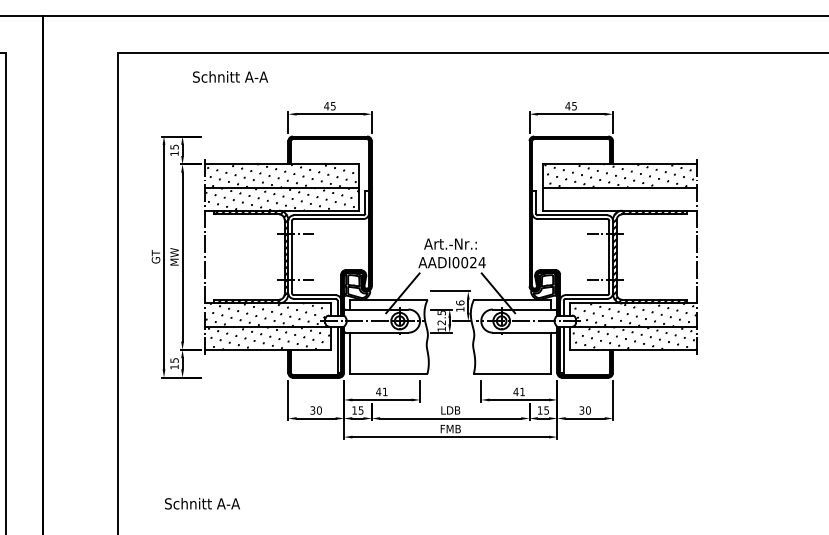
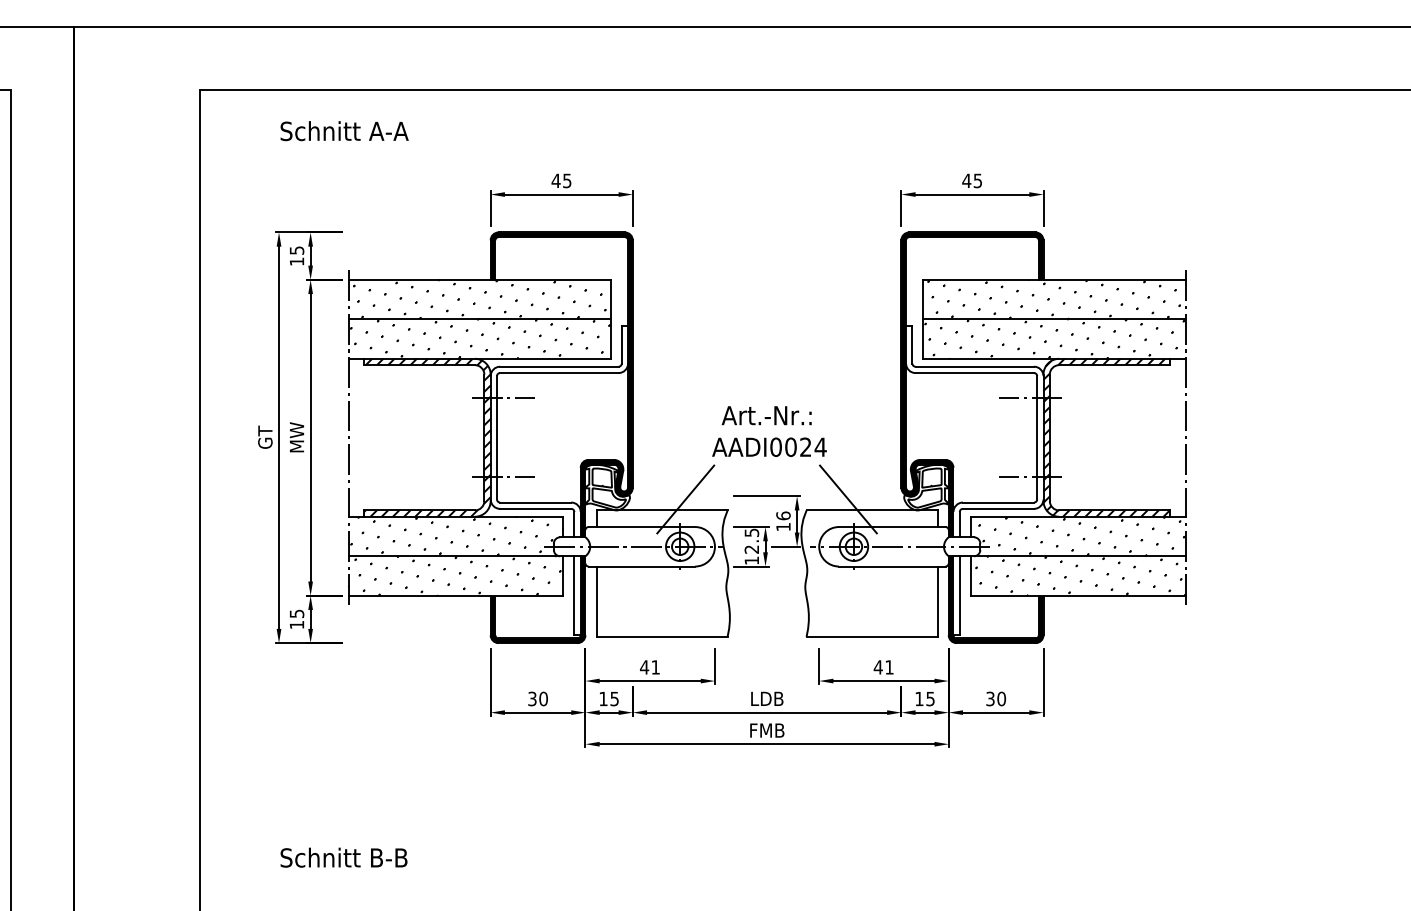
text: (230, 76) -> (344, 130), moved
hatch: (619, 198) -> (1054, 338), added
text: (228, 503) -> (388, 857), Schnitt A-A -> Schnitt B-B

